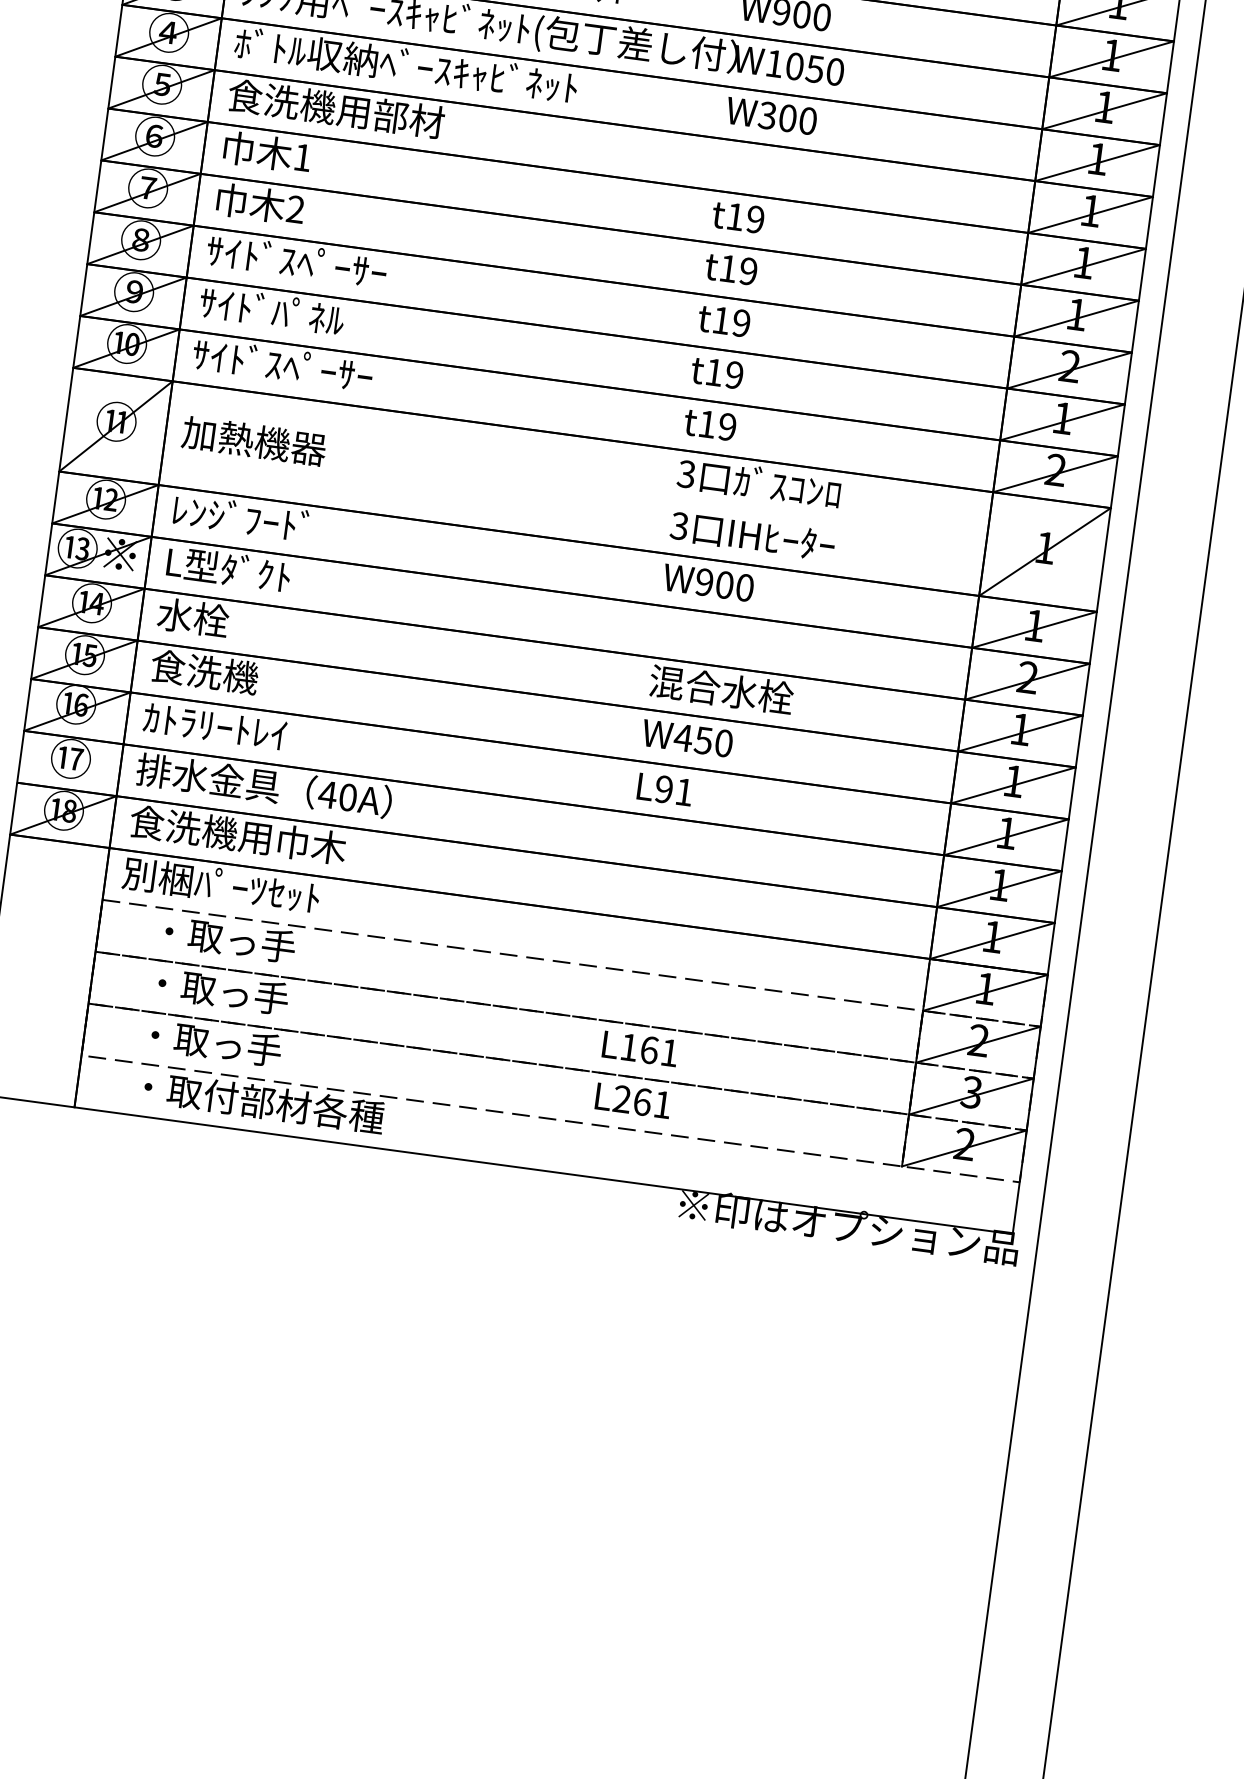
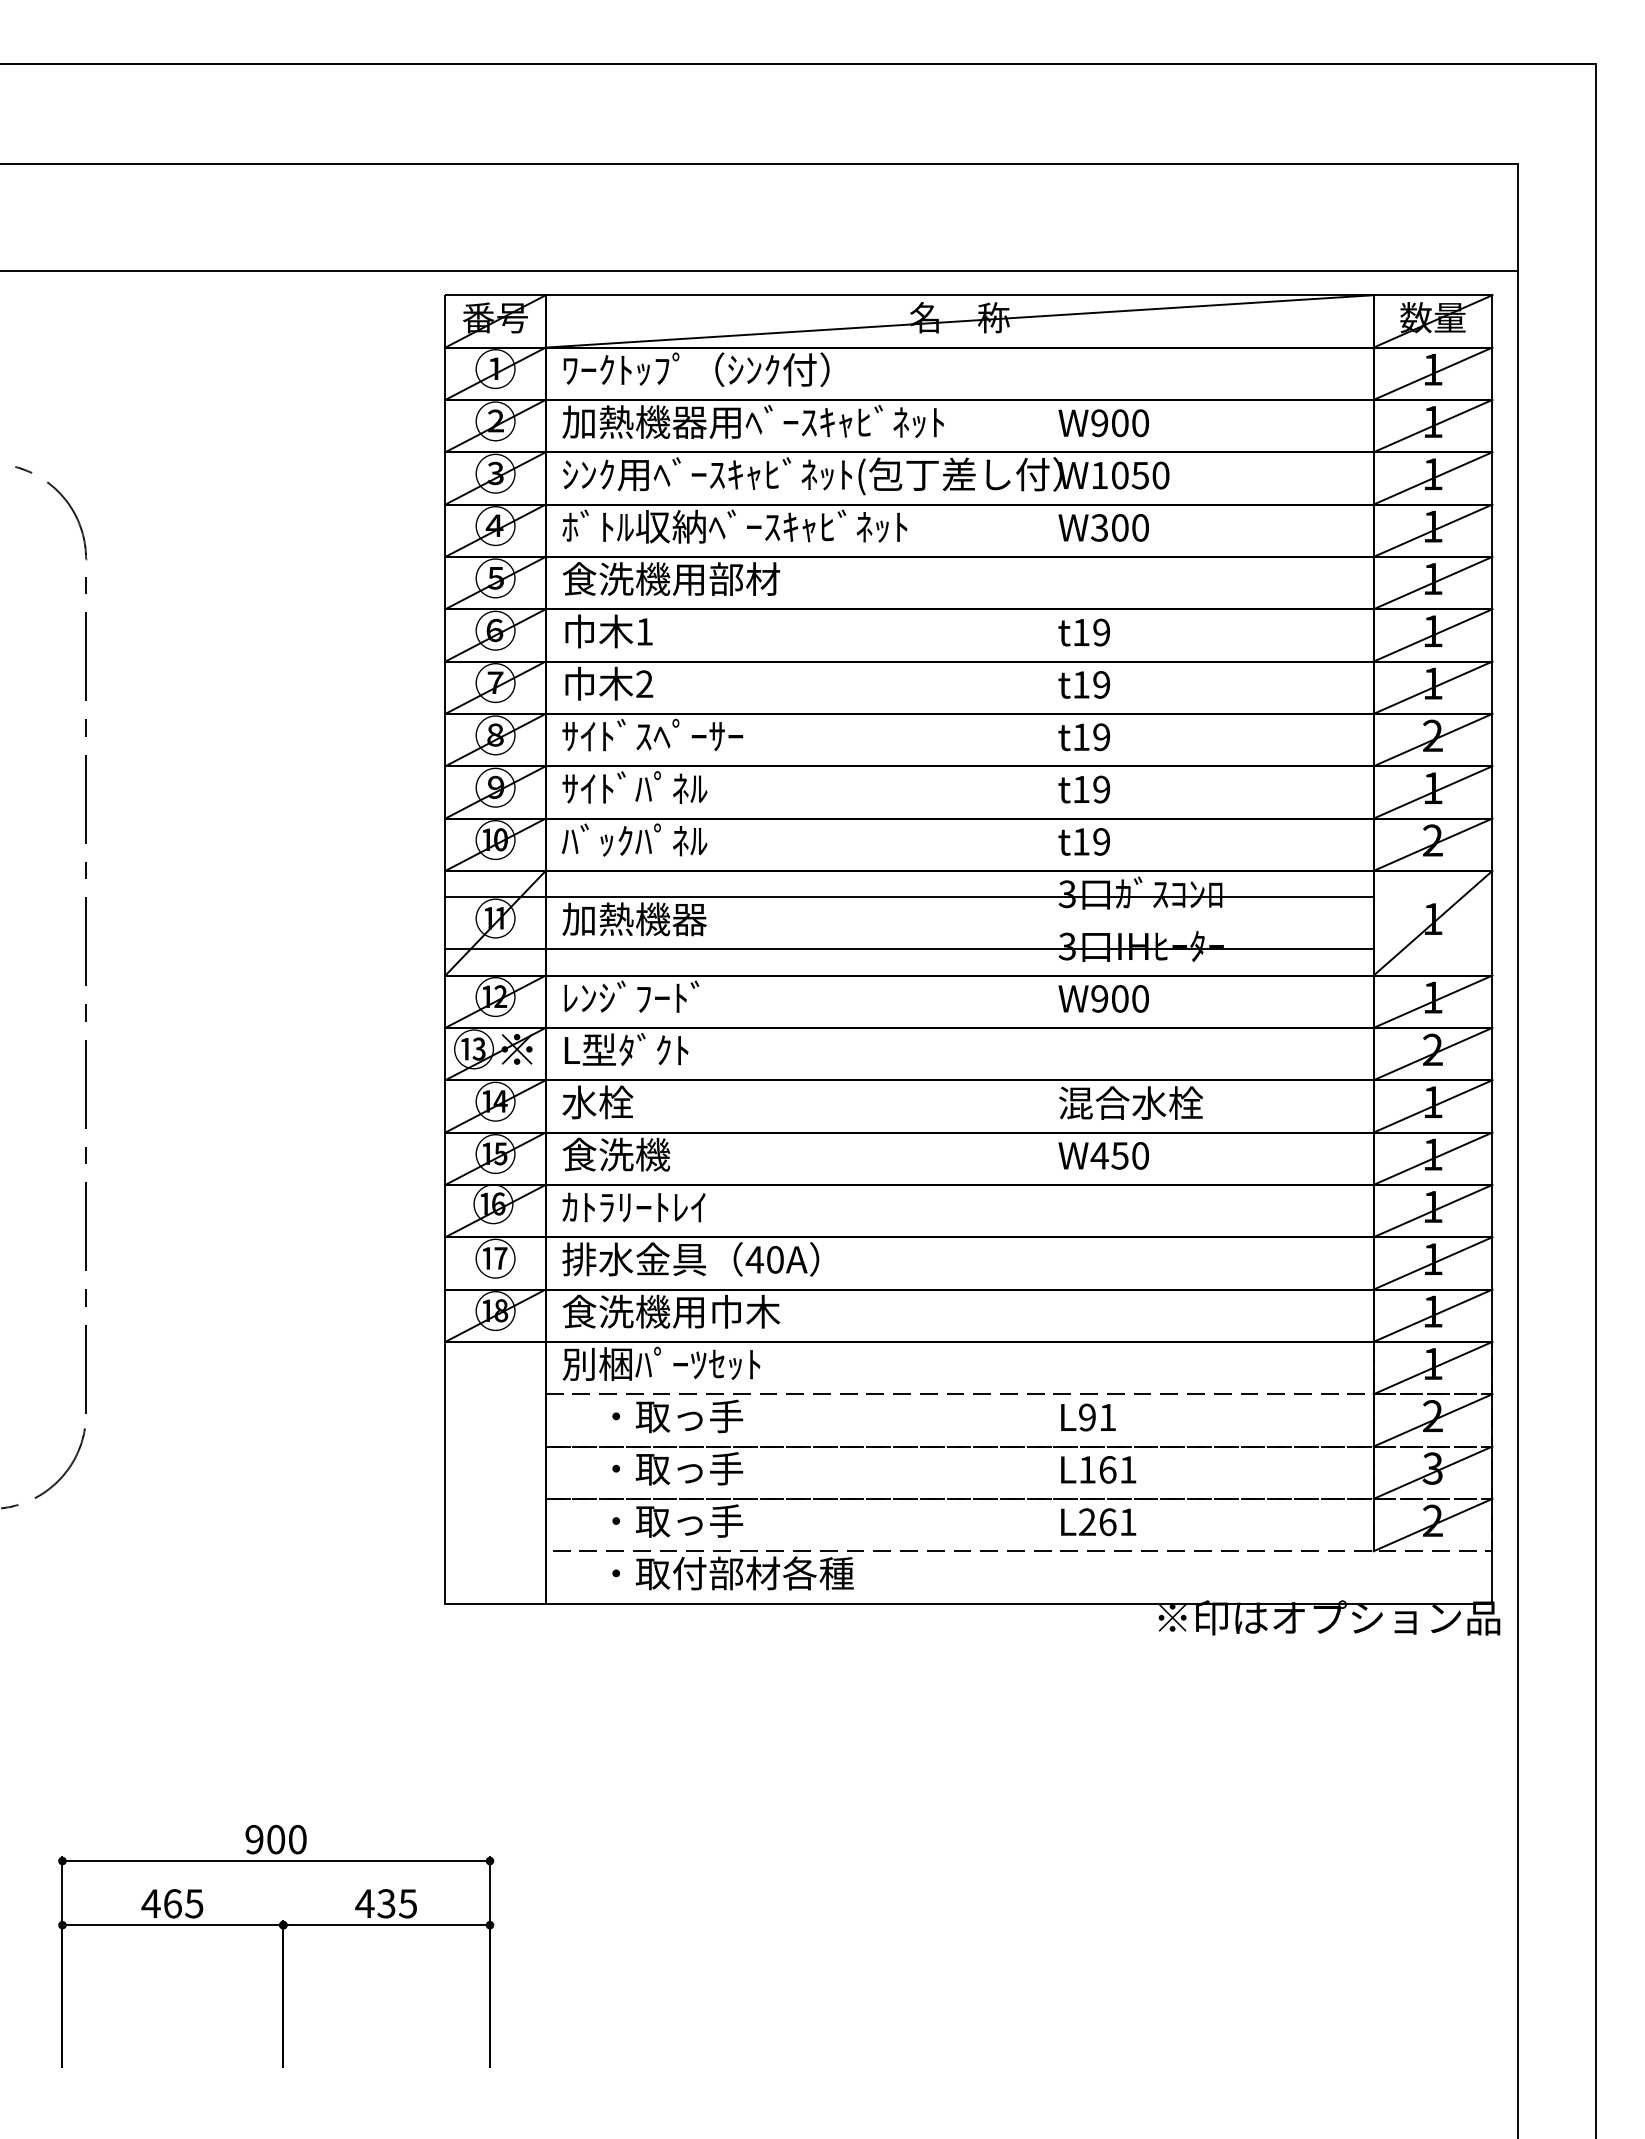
text: (282, 364) -> (652, 839), ｻｲﾄﾞｽﾍﾟｰｻｰ -> ﾊﾞｯｸﾊﾟﾈﾙ
line: (529, 456) -> (909, 897), added
line: (522, 507) -> (909, 949), added
text: (665, 789) -> (1088, 1417), moved

